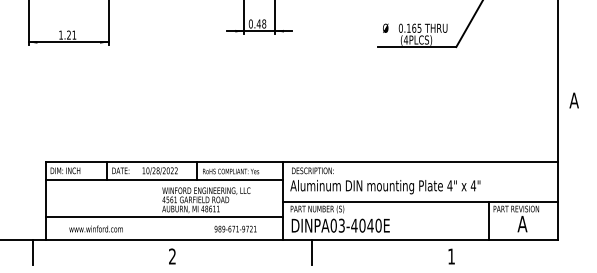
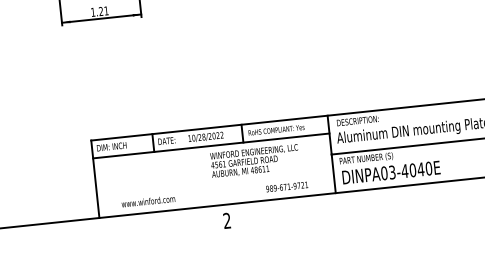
line: (164, 217) -> (215, 182), removed
line: (33, 252) -> (88, 231), removed
line: (312, 252) -> (366, 202), removed

